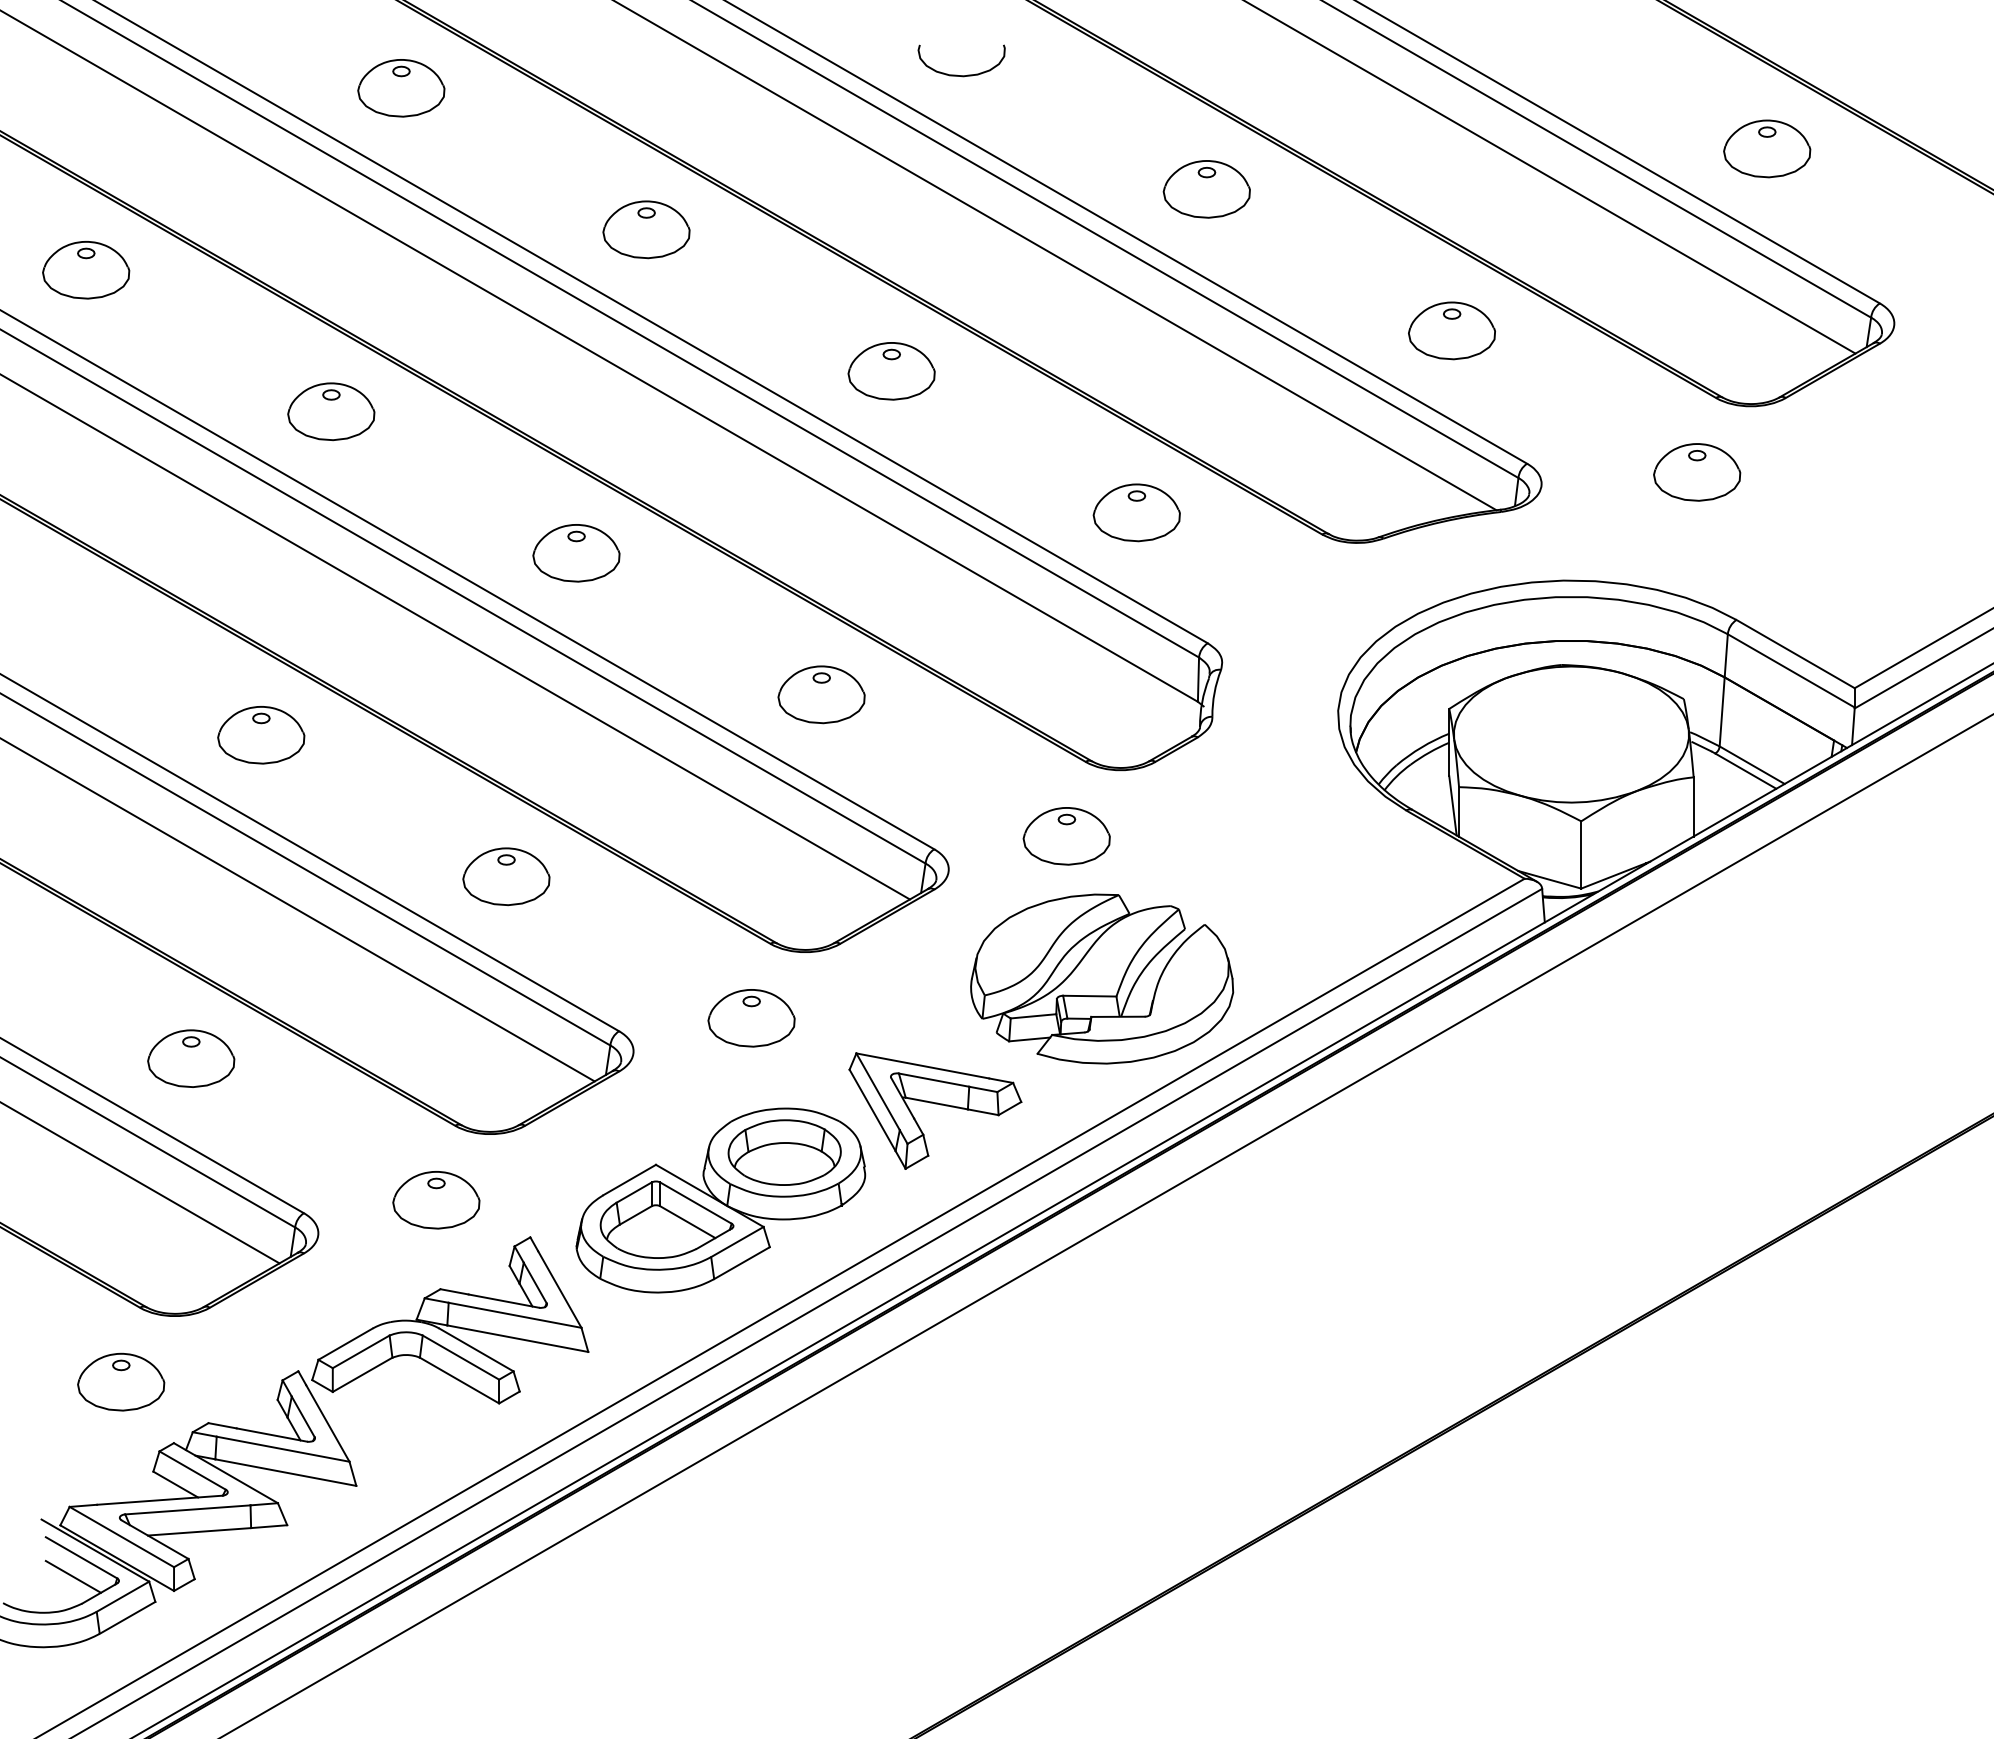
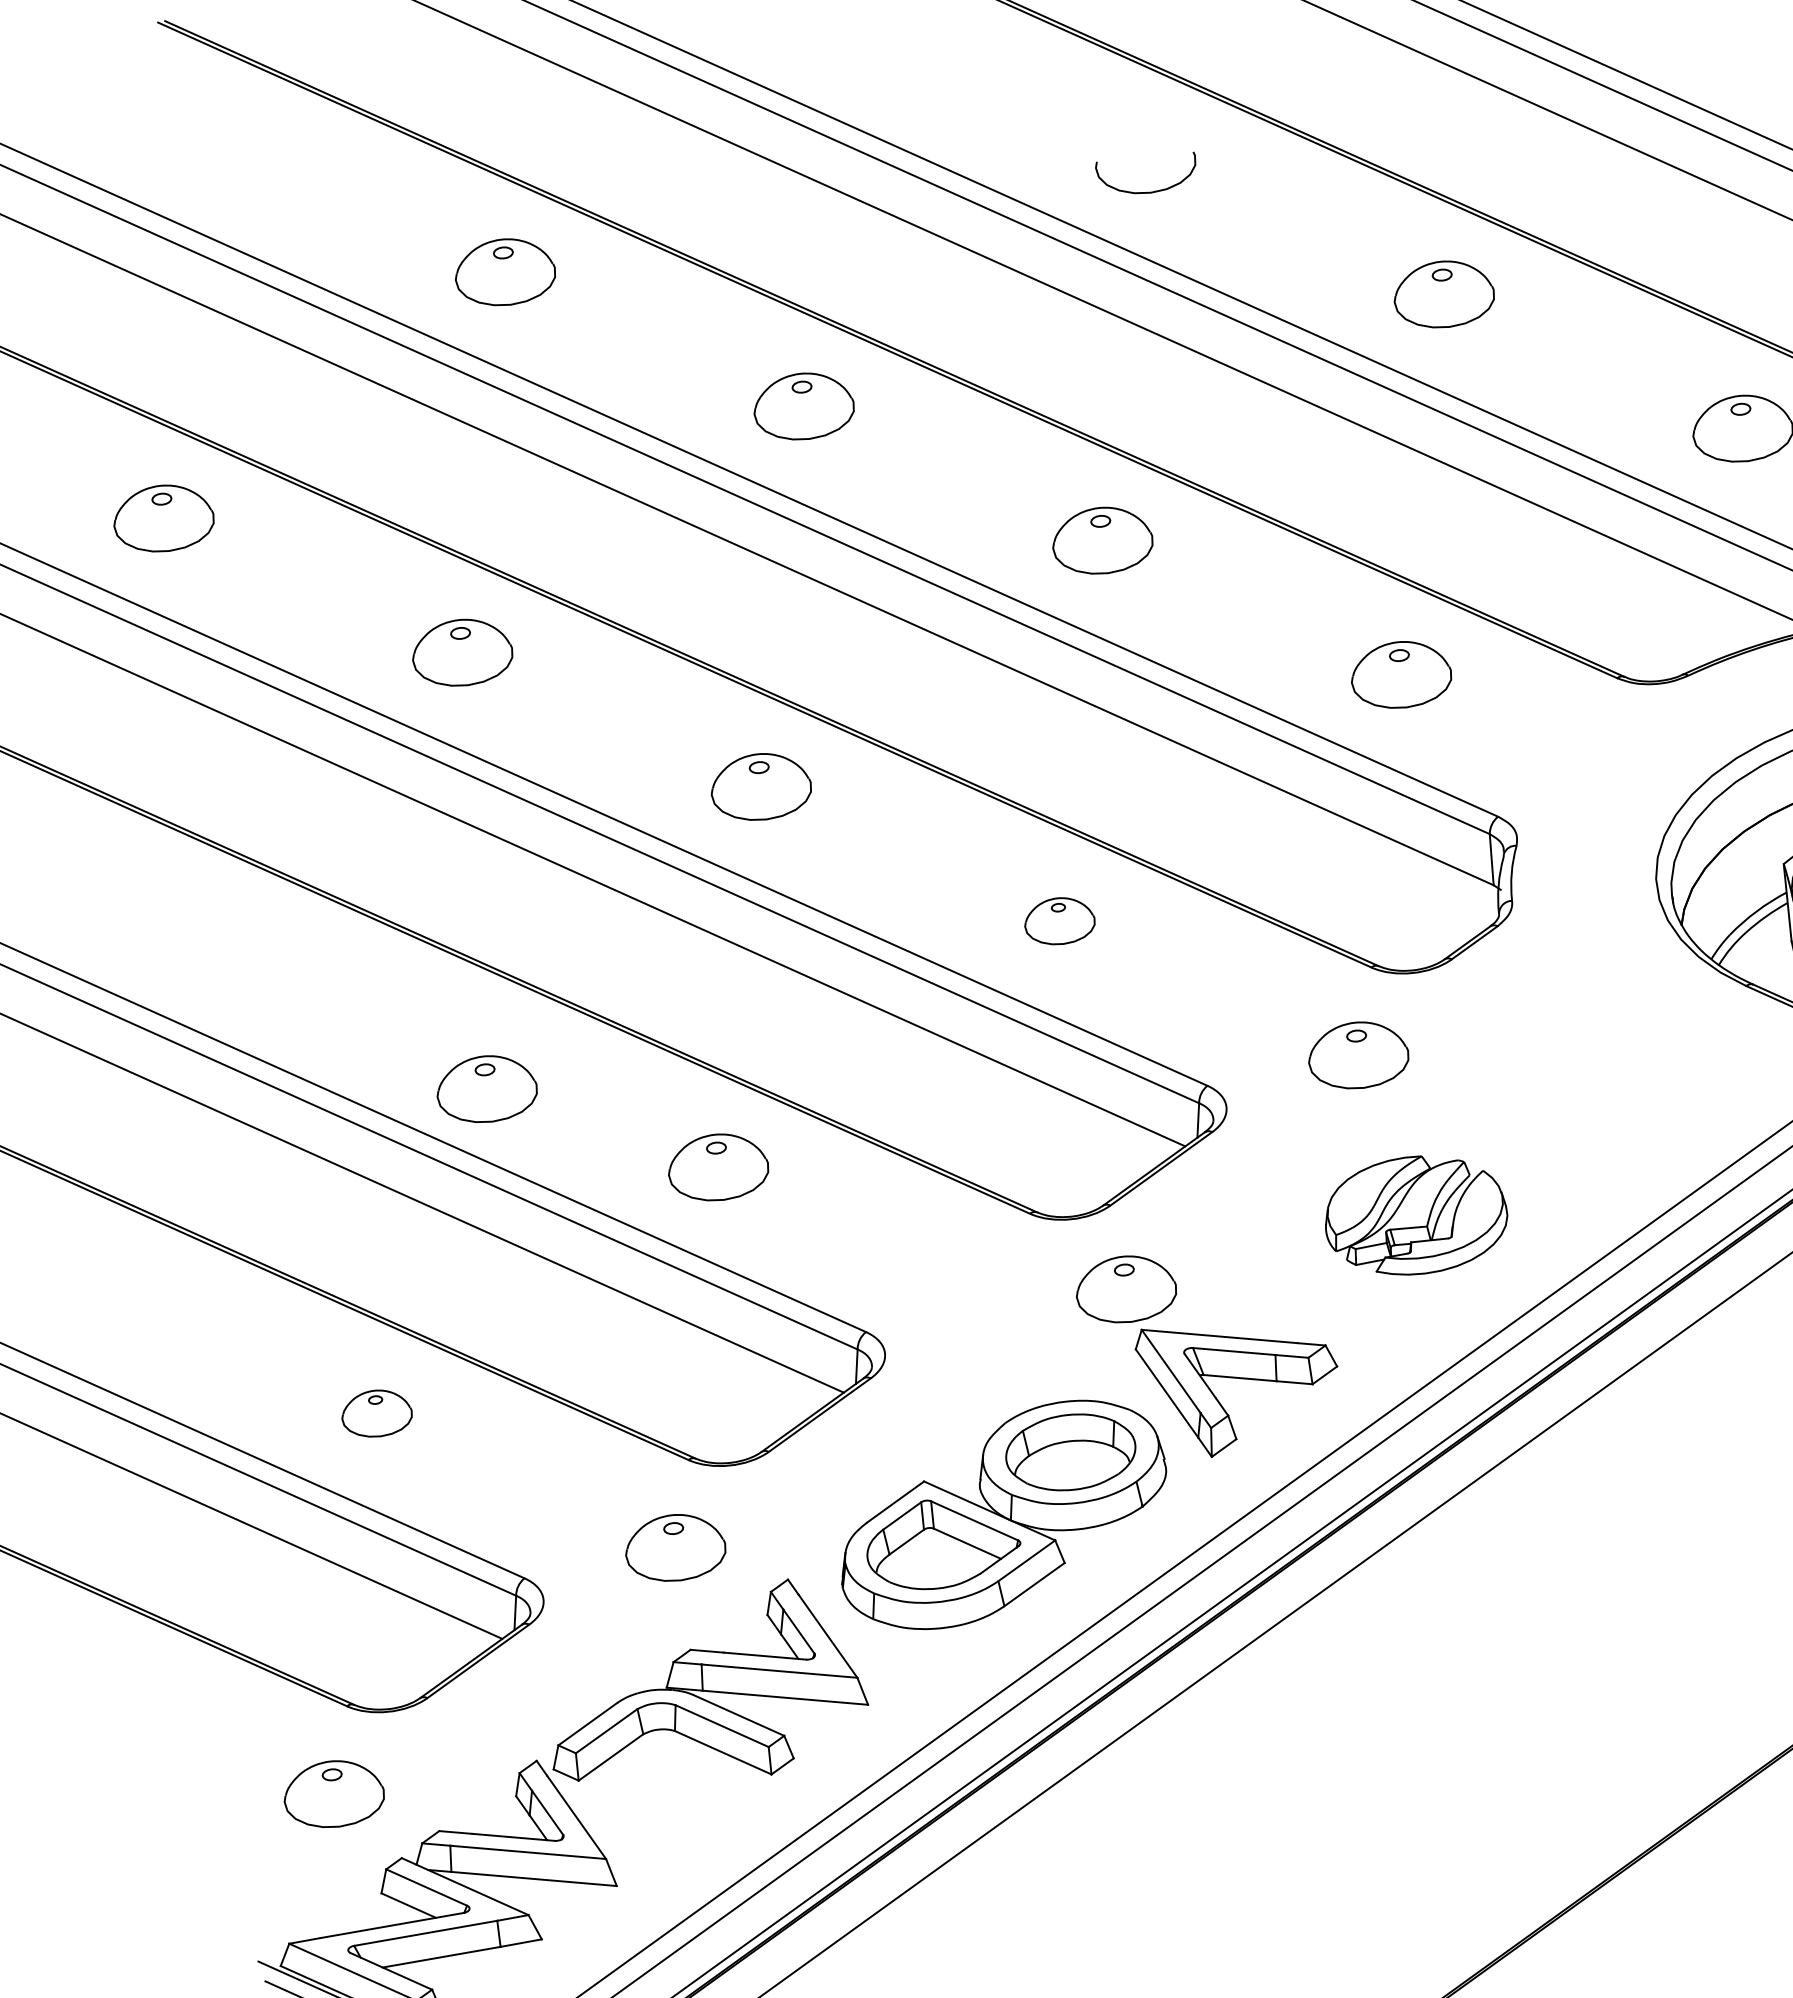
part: (821, 694) -> (1059, 920), size x0.7
part: (261, 735) -> (487, 1089), moved
part: (1102, 978) -> (1416, 1214), size x0.6
part: (751, 1018) -> (1126, 1289), moved
part: (191, 1058) -> (377, 1413), size x0.7

